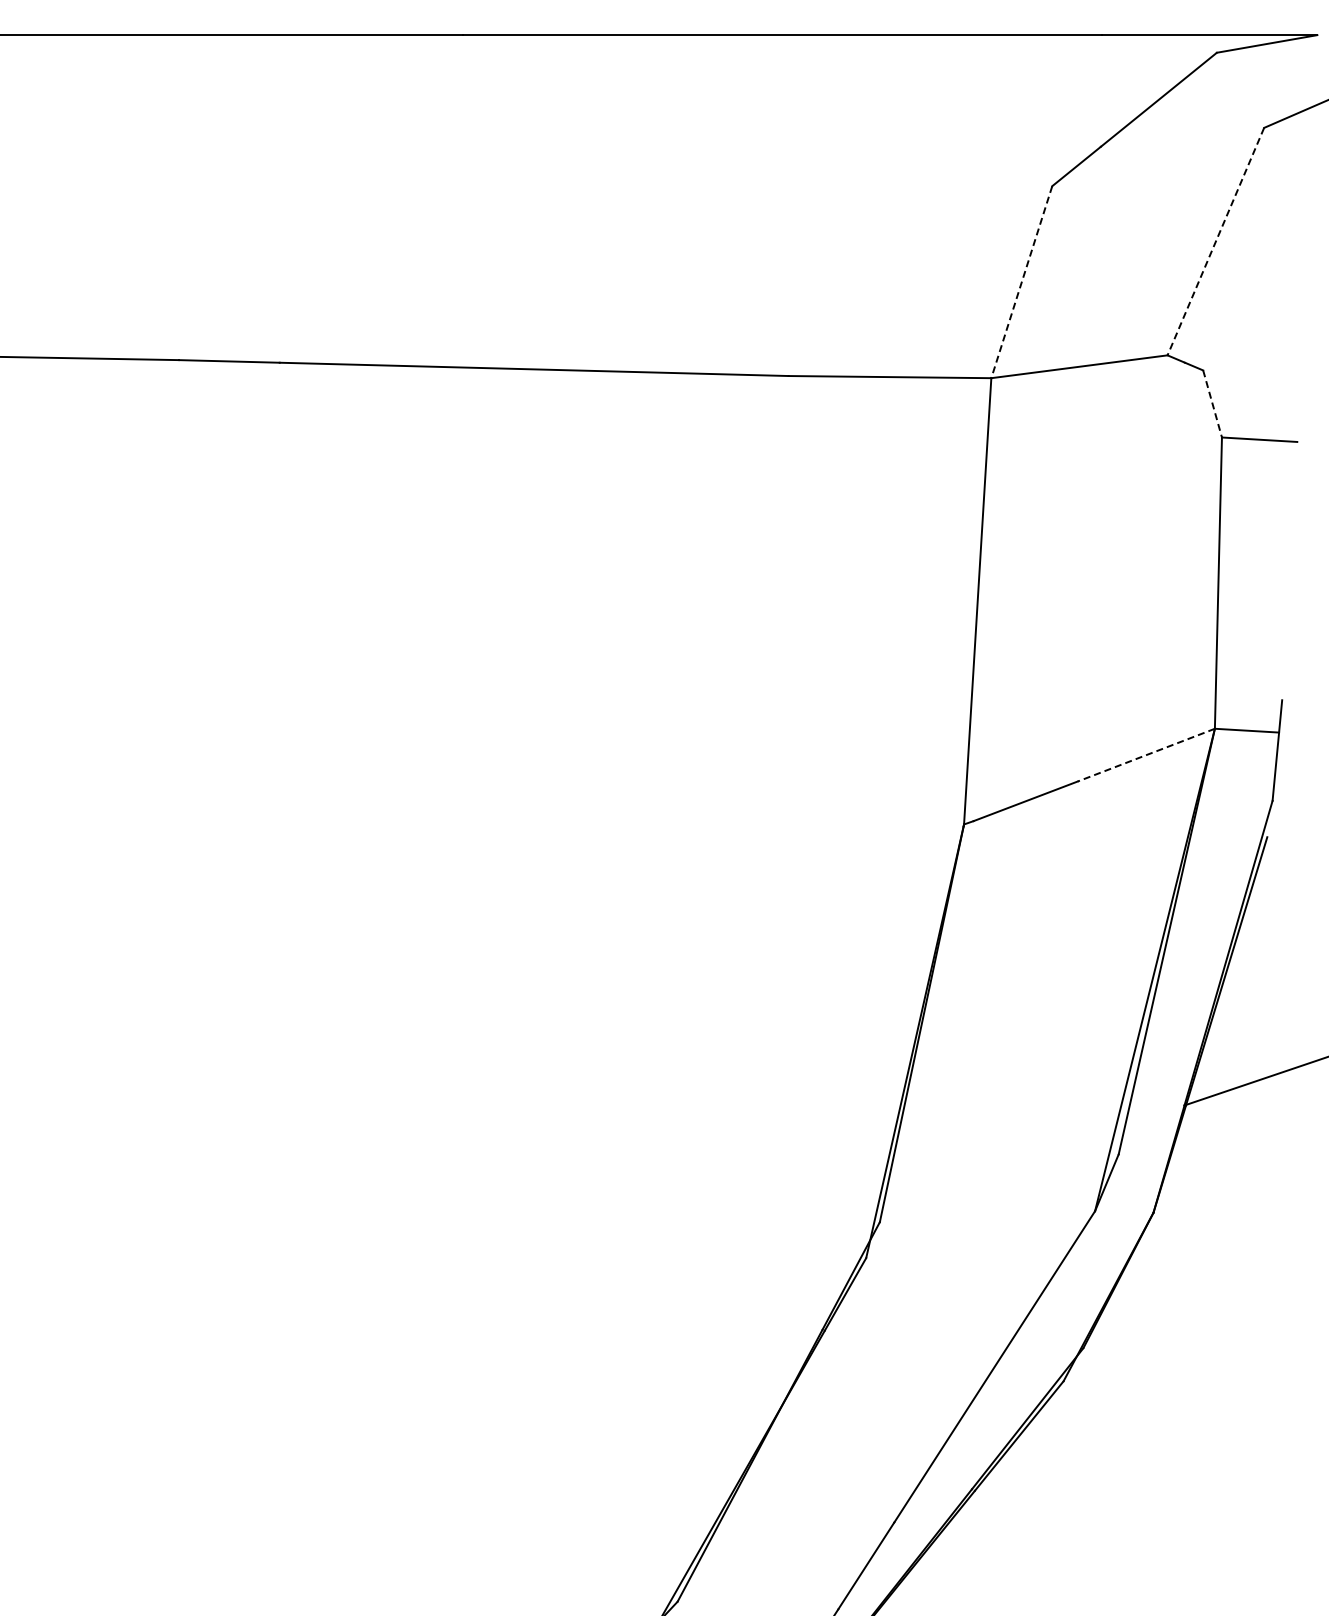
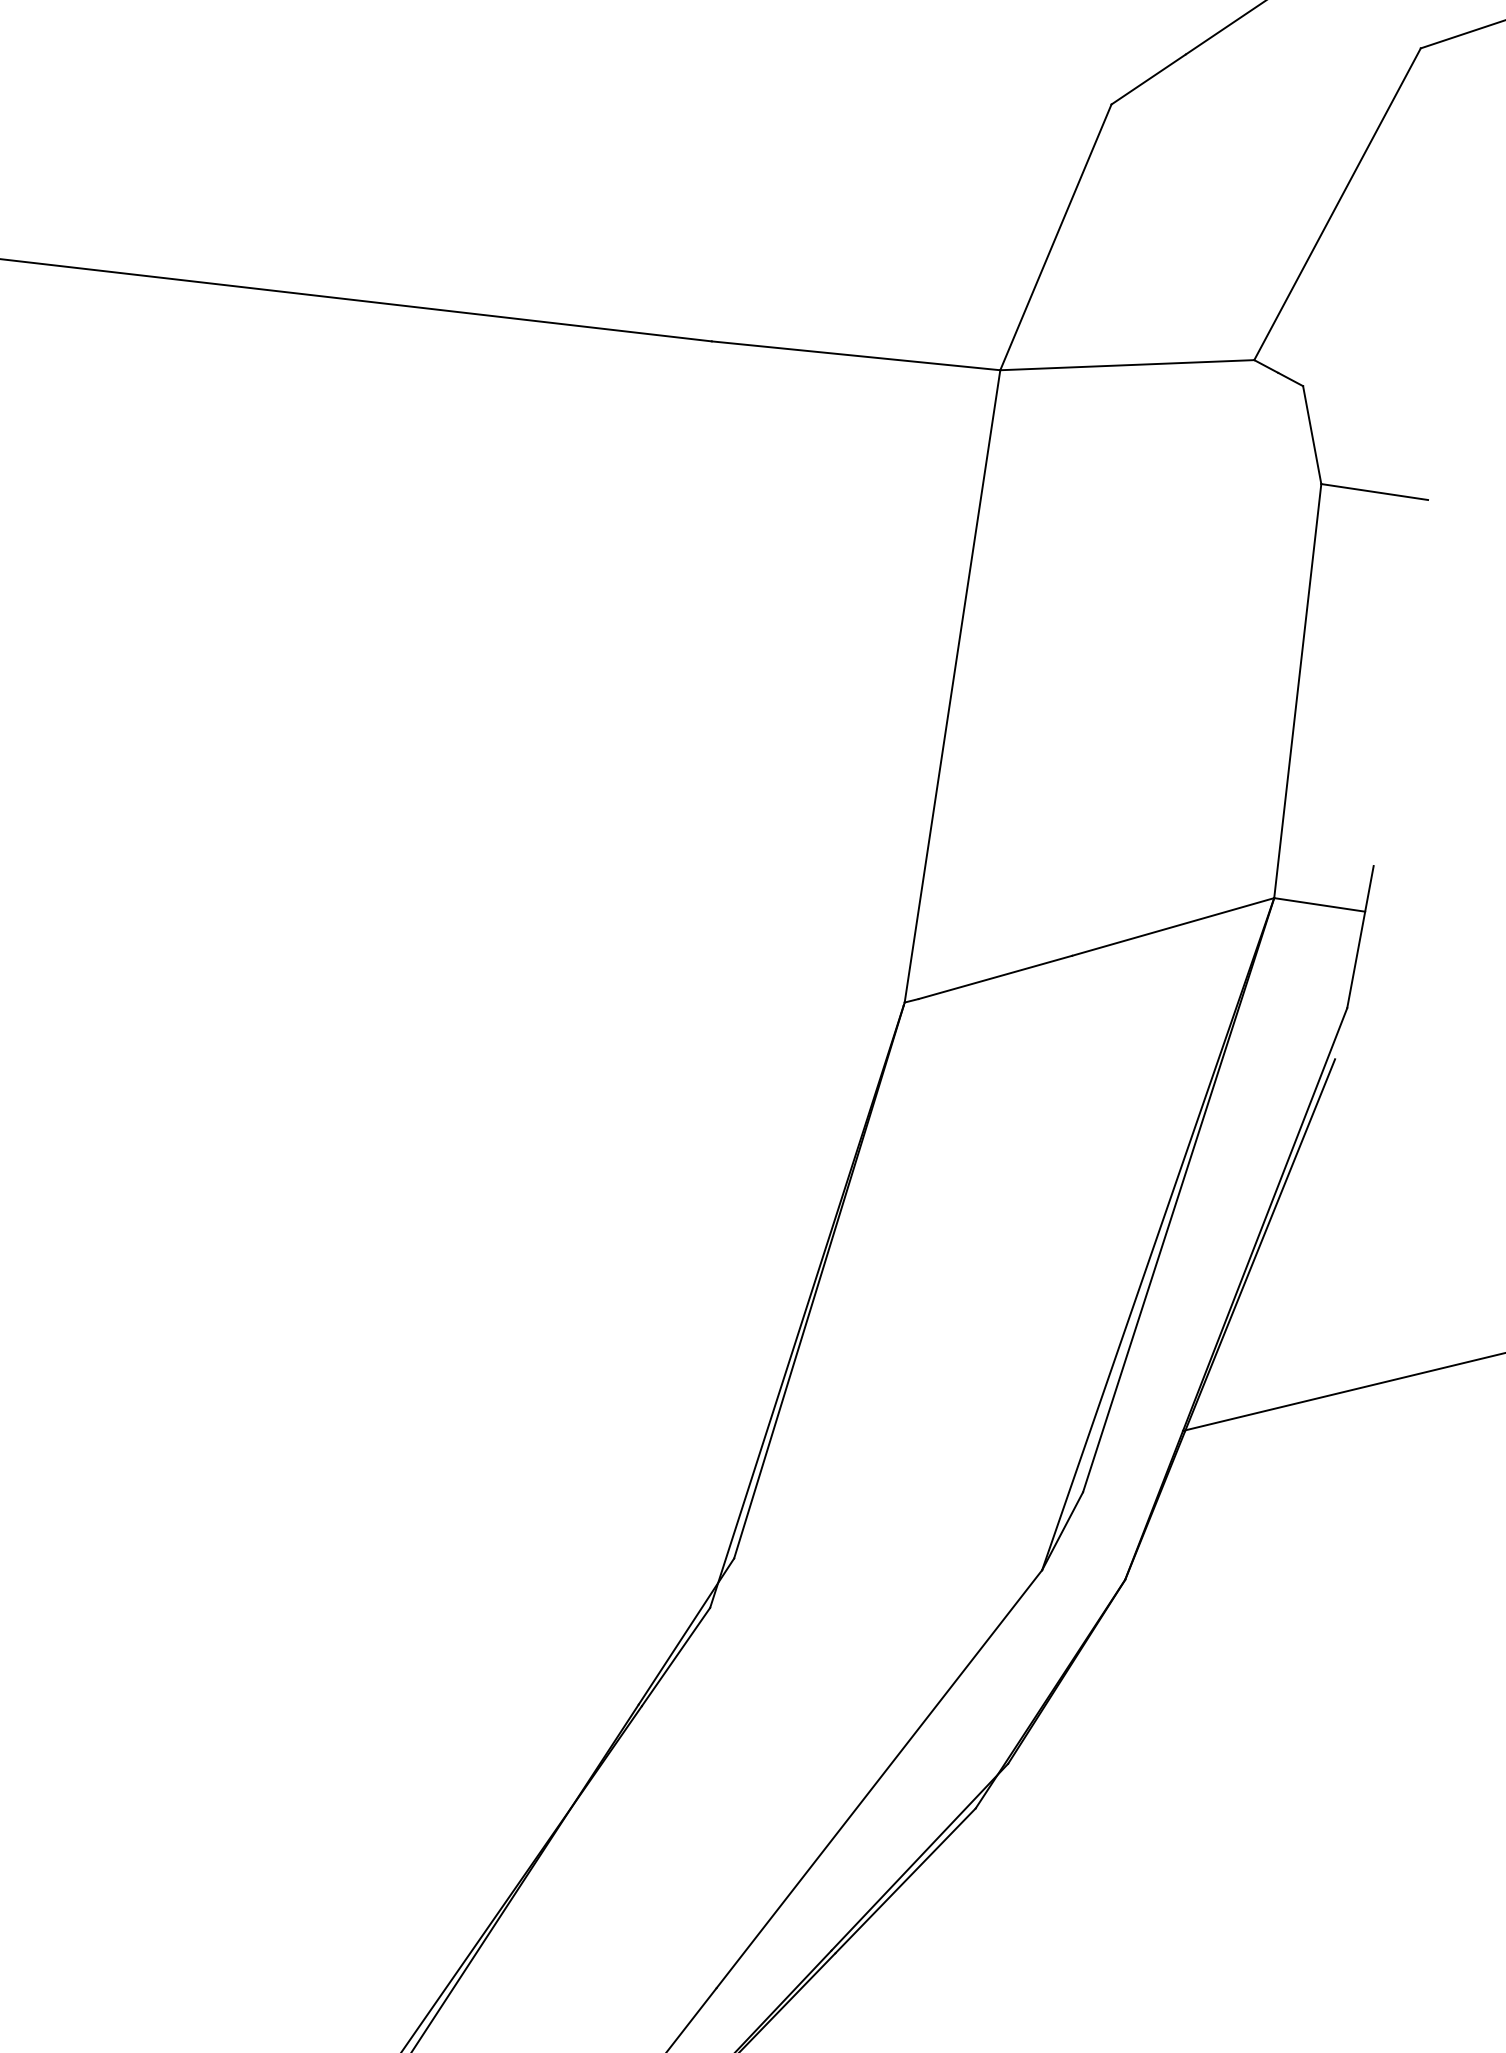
line: (1215, 241) -> (1337, 204), dashed -> solid
line: (1021, 282) -> (1055, 237), dashed -> solid
line: (1212, 403) -> (1312, 434), dashed -> solid
line: (1145, 755) -> (1171, 927), dashed -> solid

